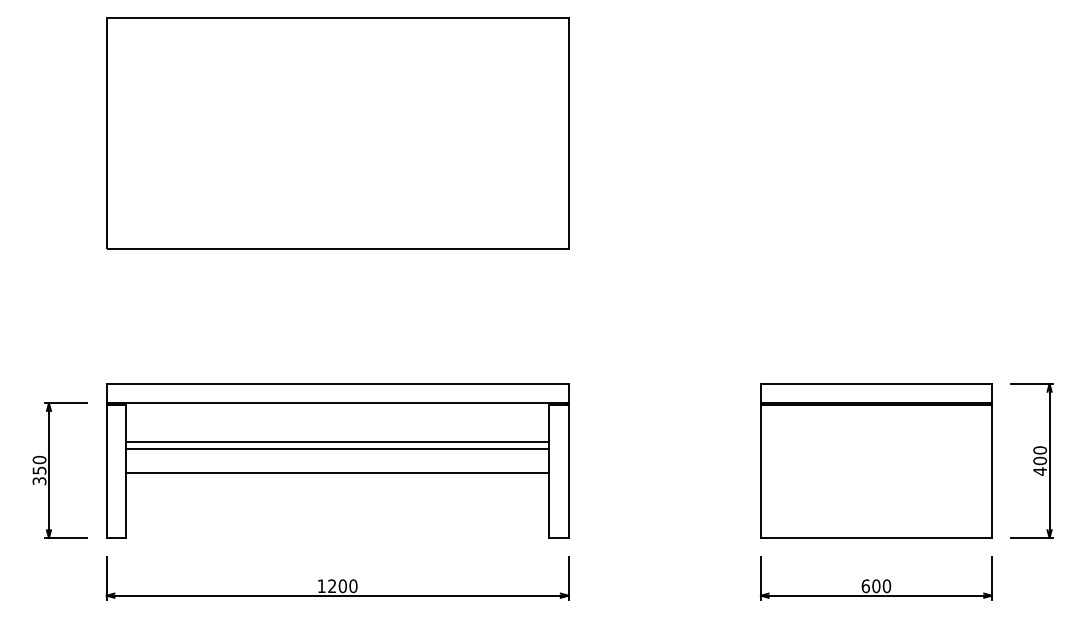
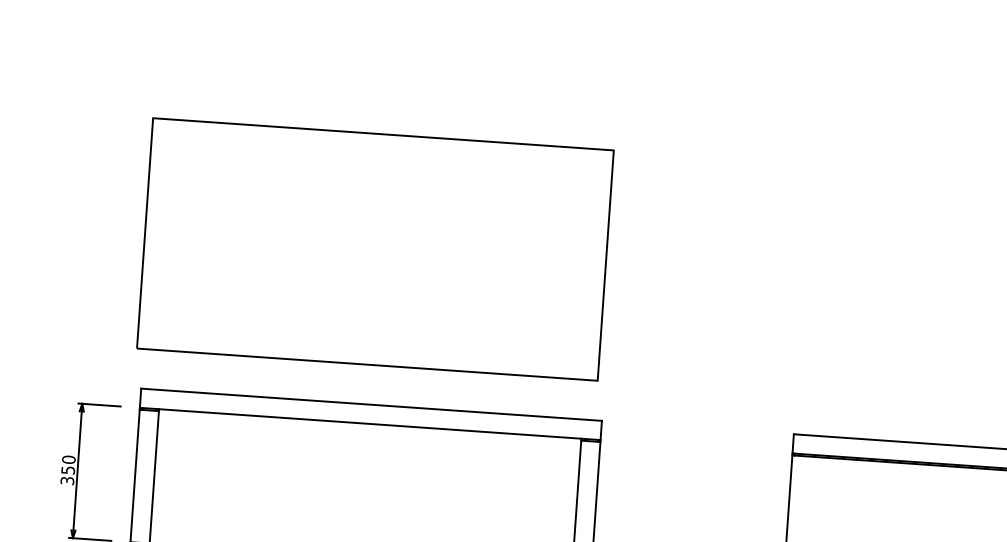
part: (337, 133) -> (375, 249), moved
line: (337, 441) -> (367, 462), removed
line: (337, 449) -> (366, 470), removed
line: (337, 472) -> (365, 492), removed

